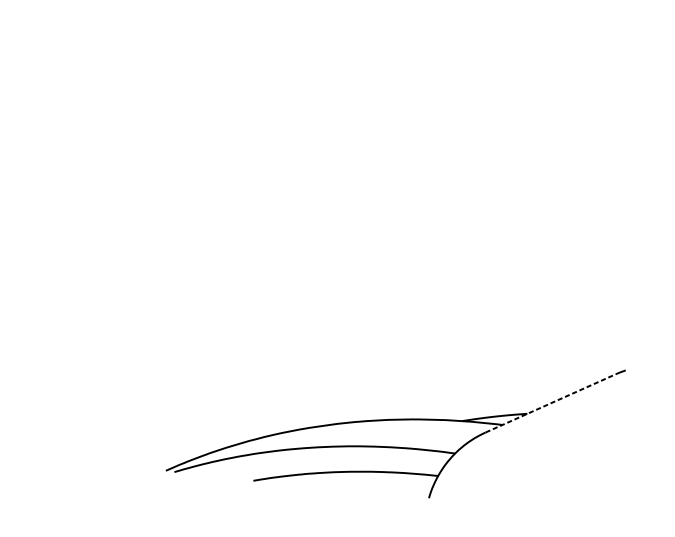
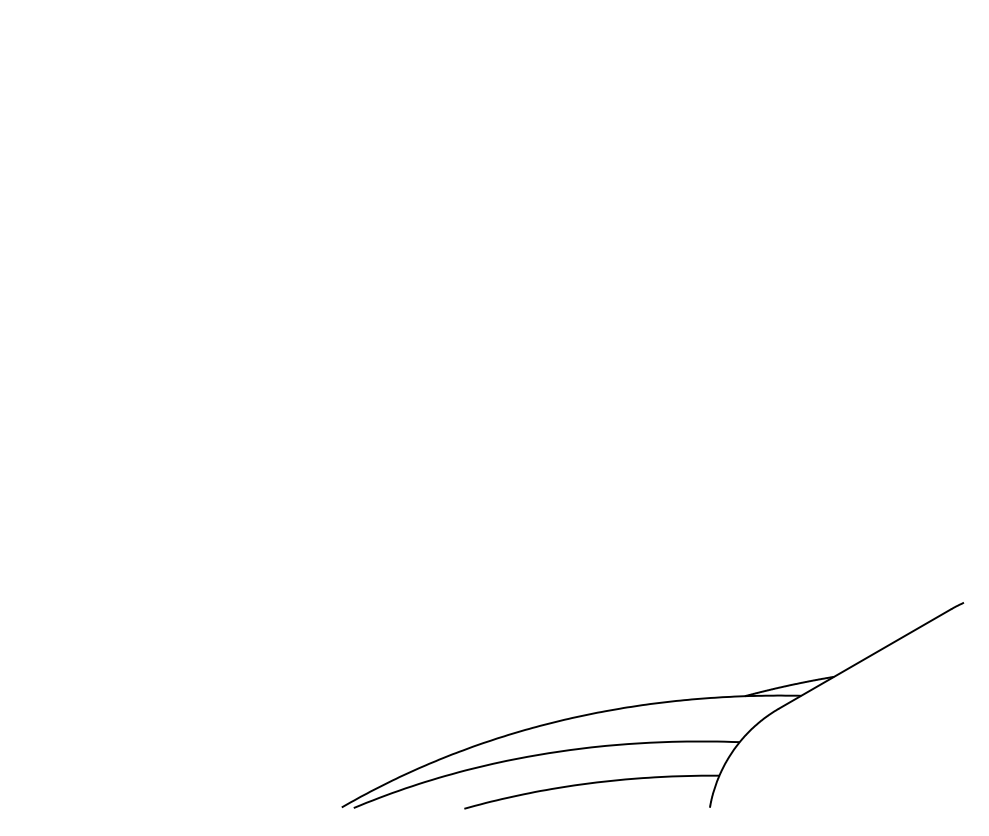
line: (551, 403) -> (865, 658), dashed -> solid

